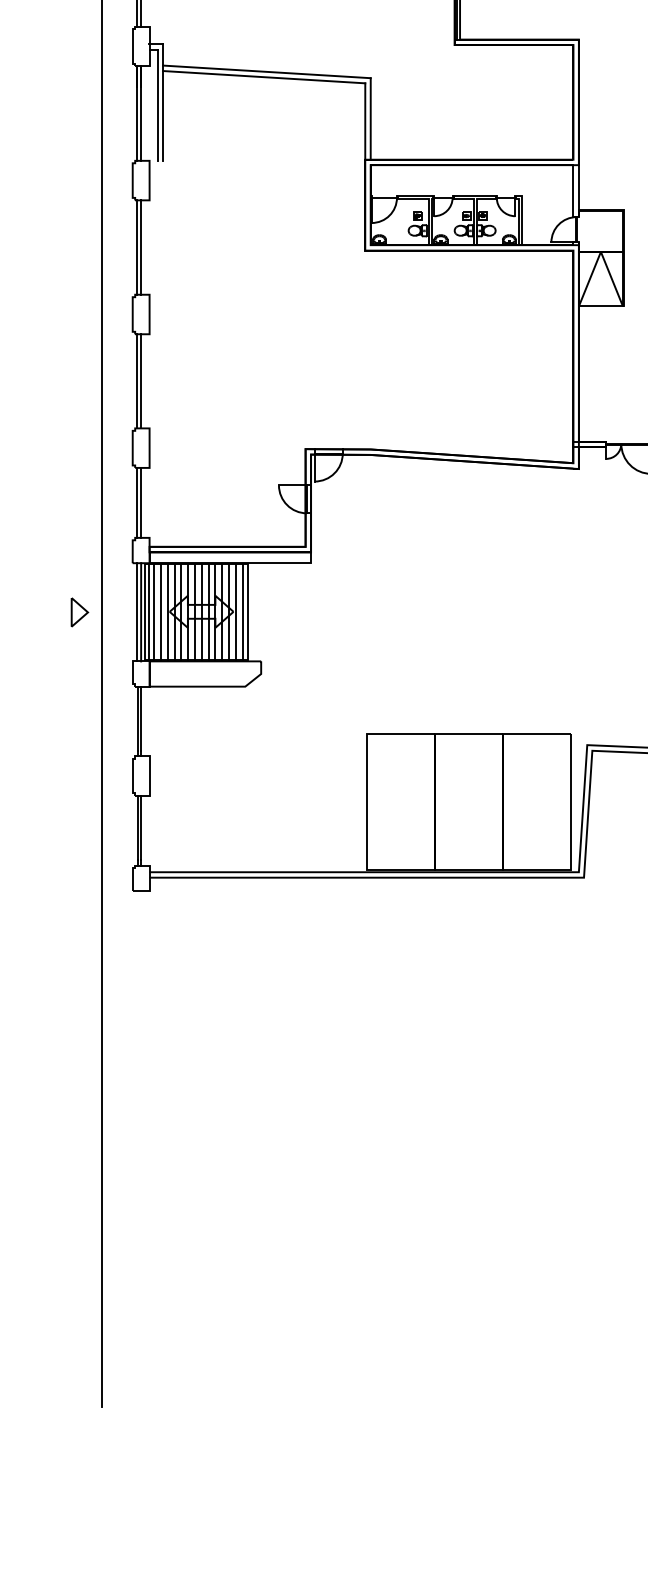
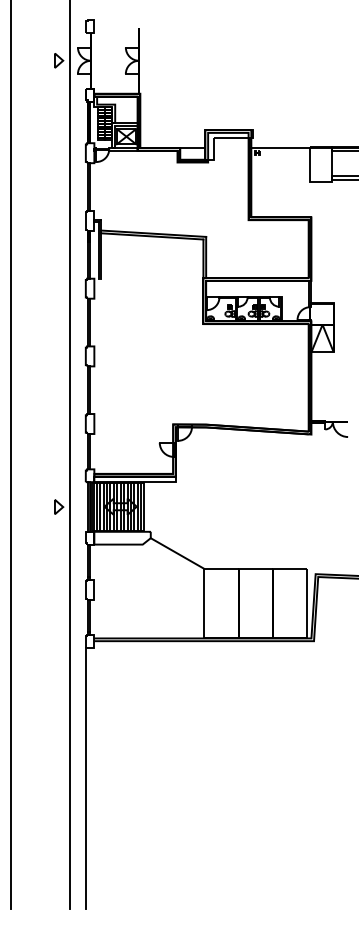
line: (314, 704) -> (177, 553), added
line: (132, 1147) -> (85, 777), added

